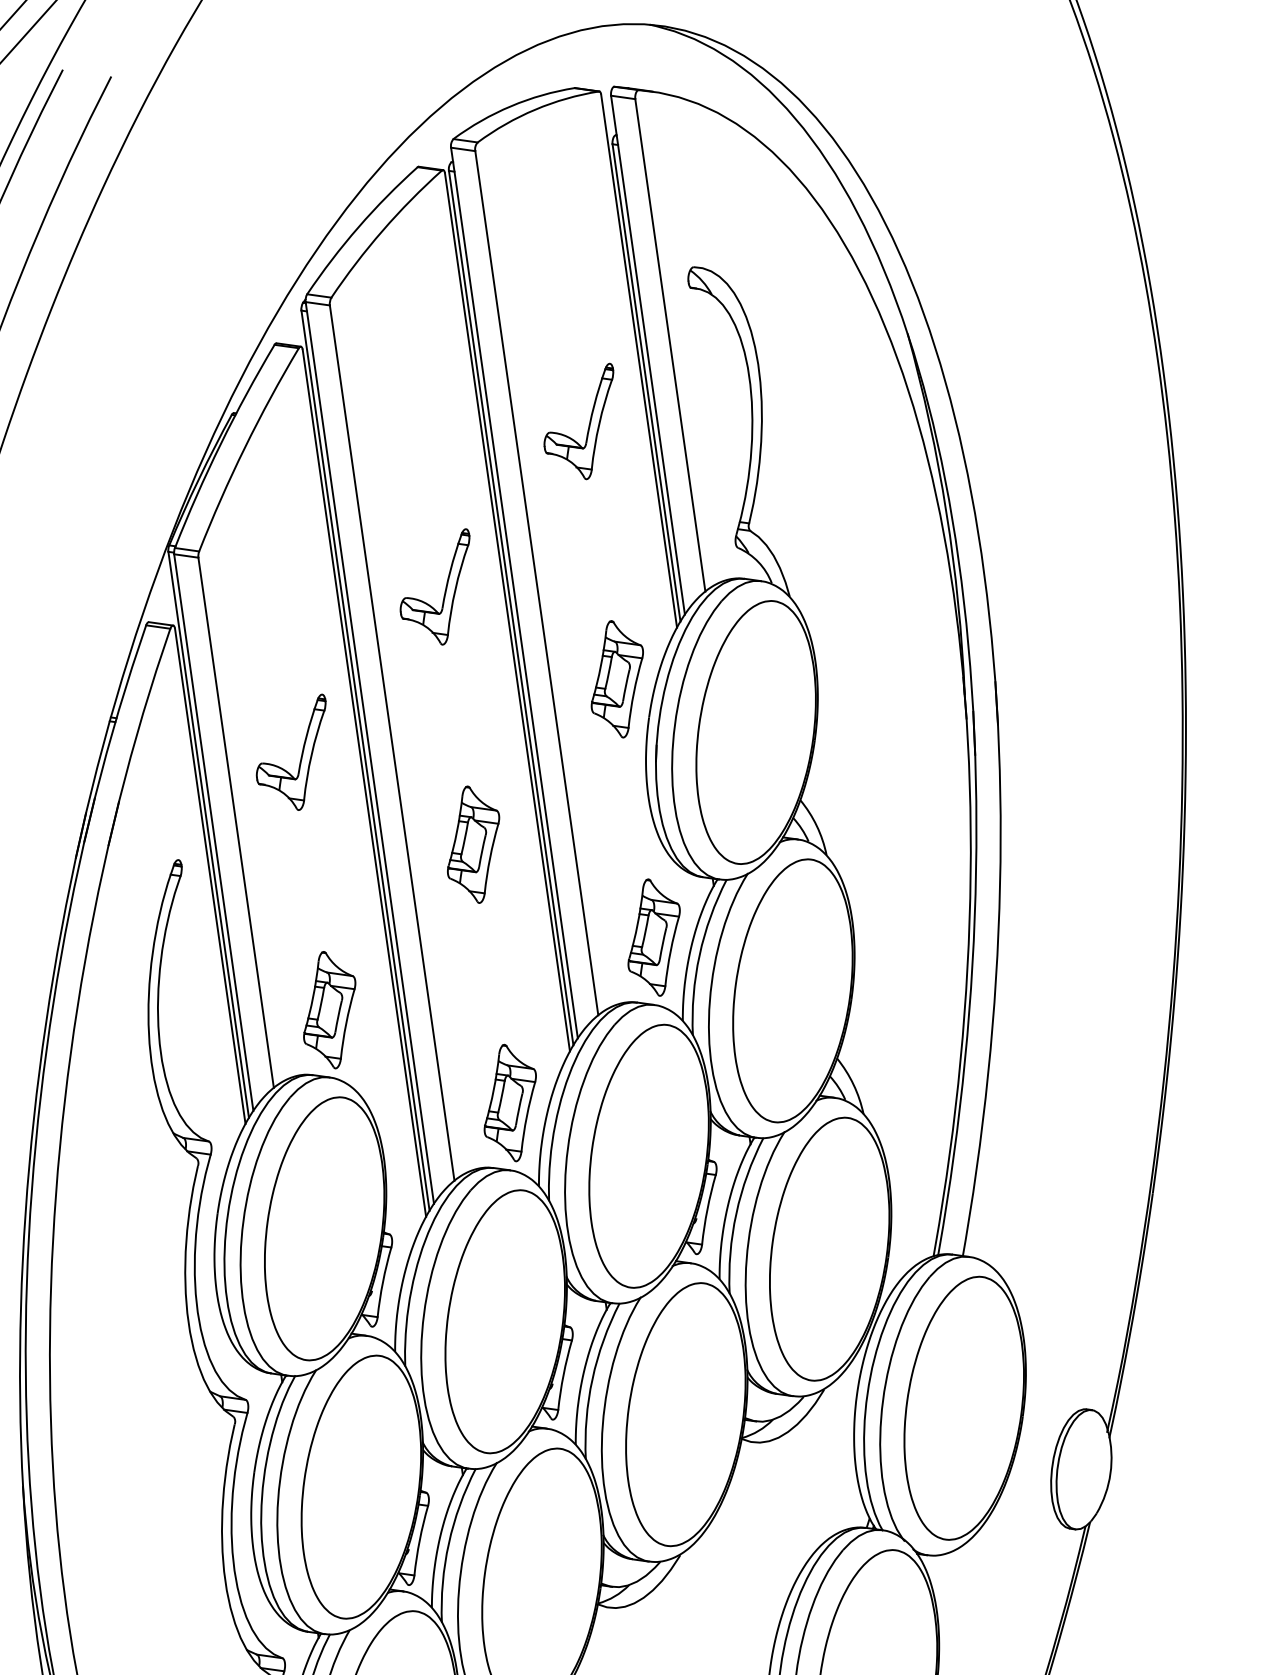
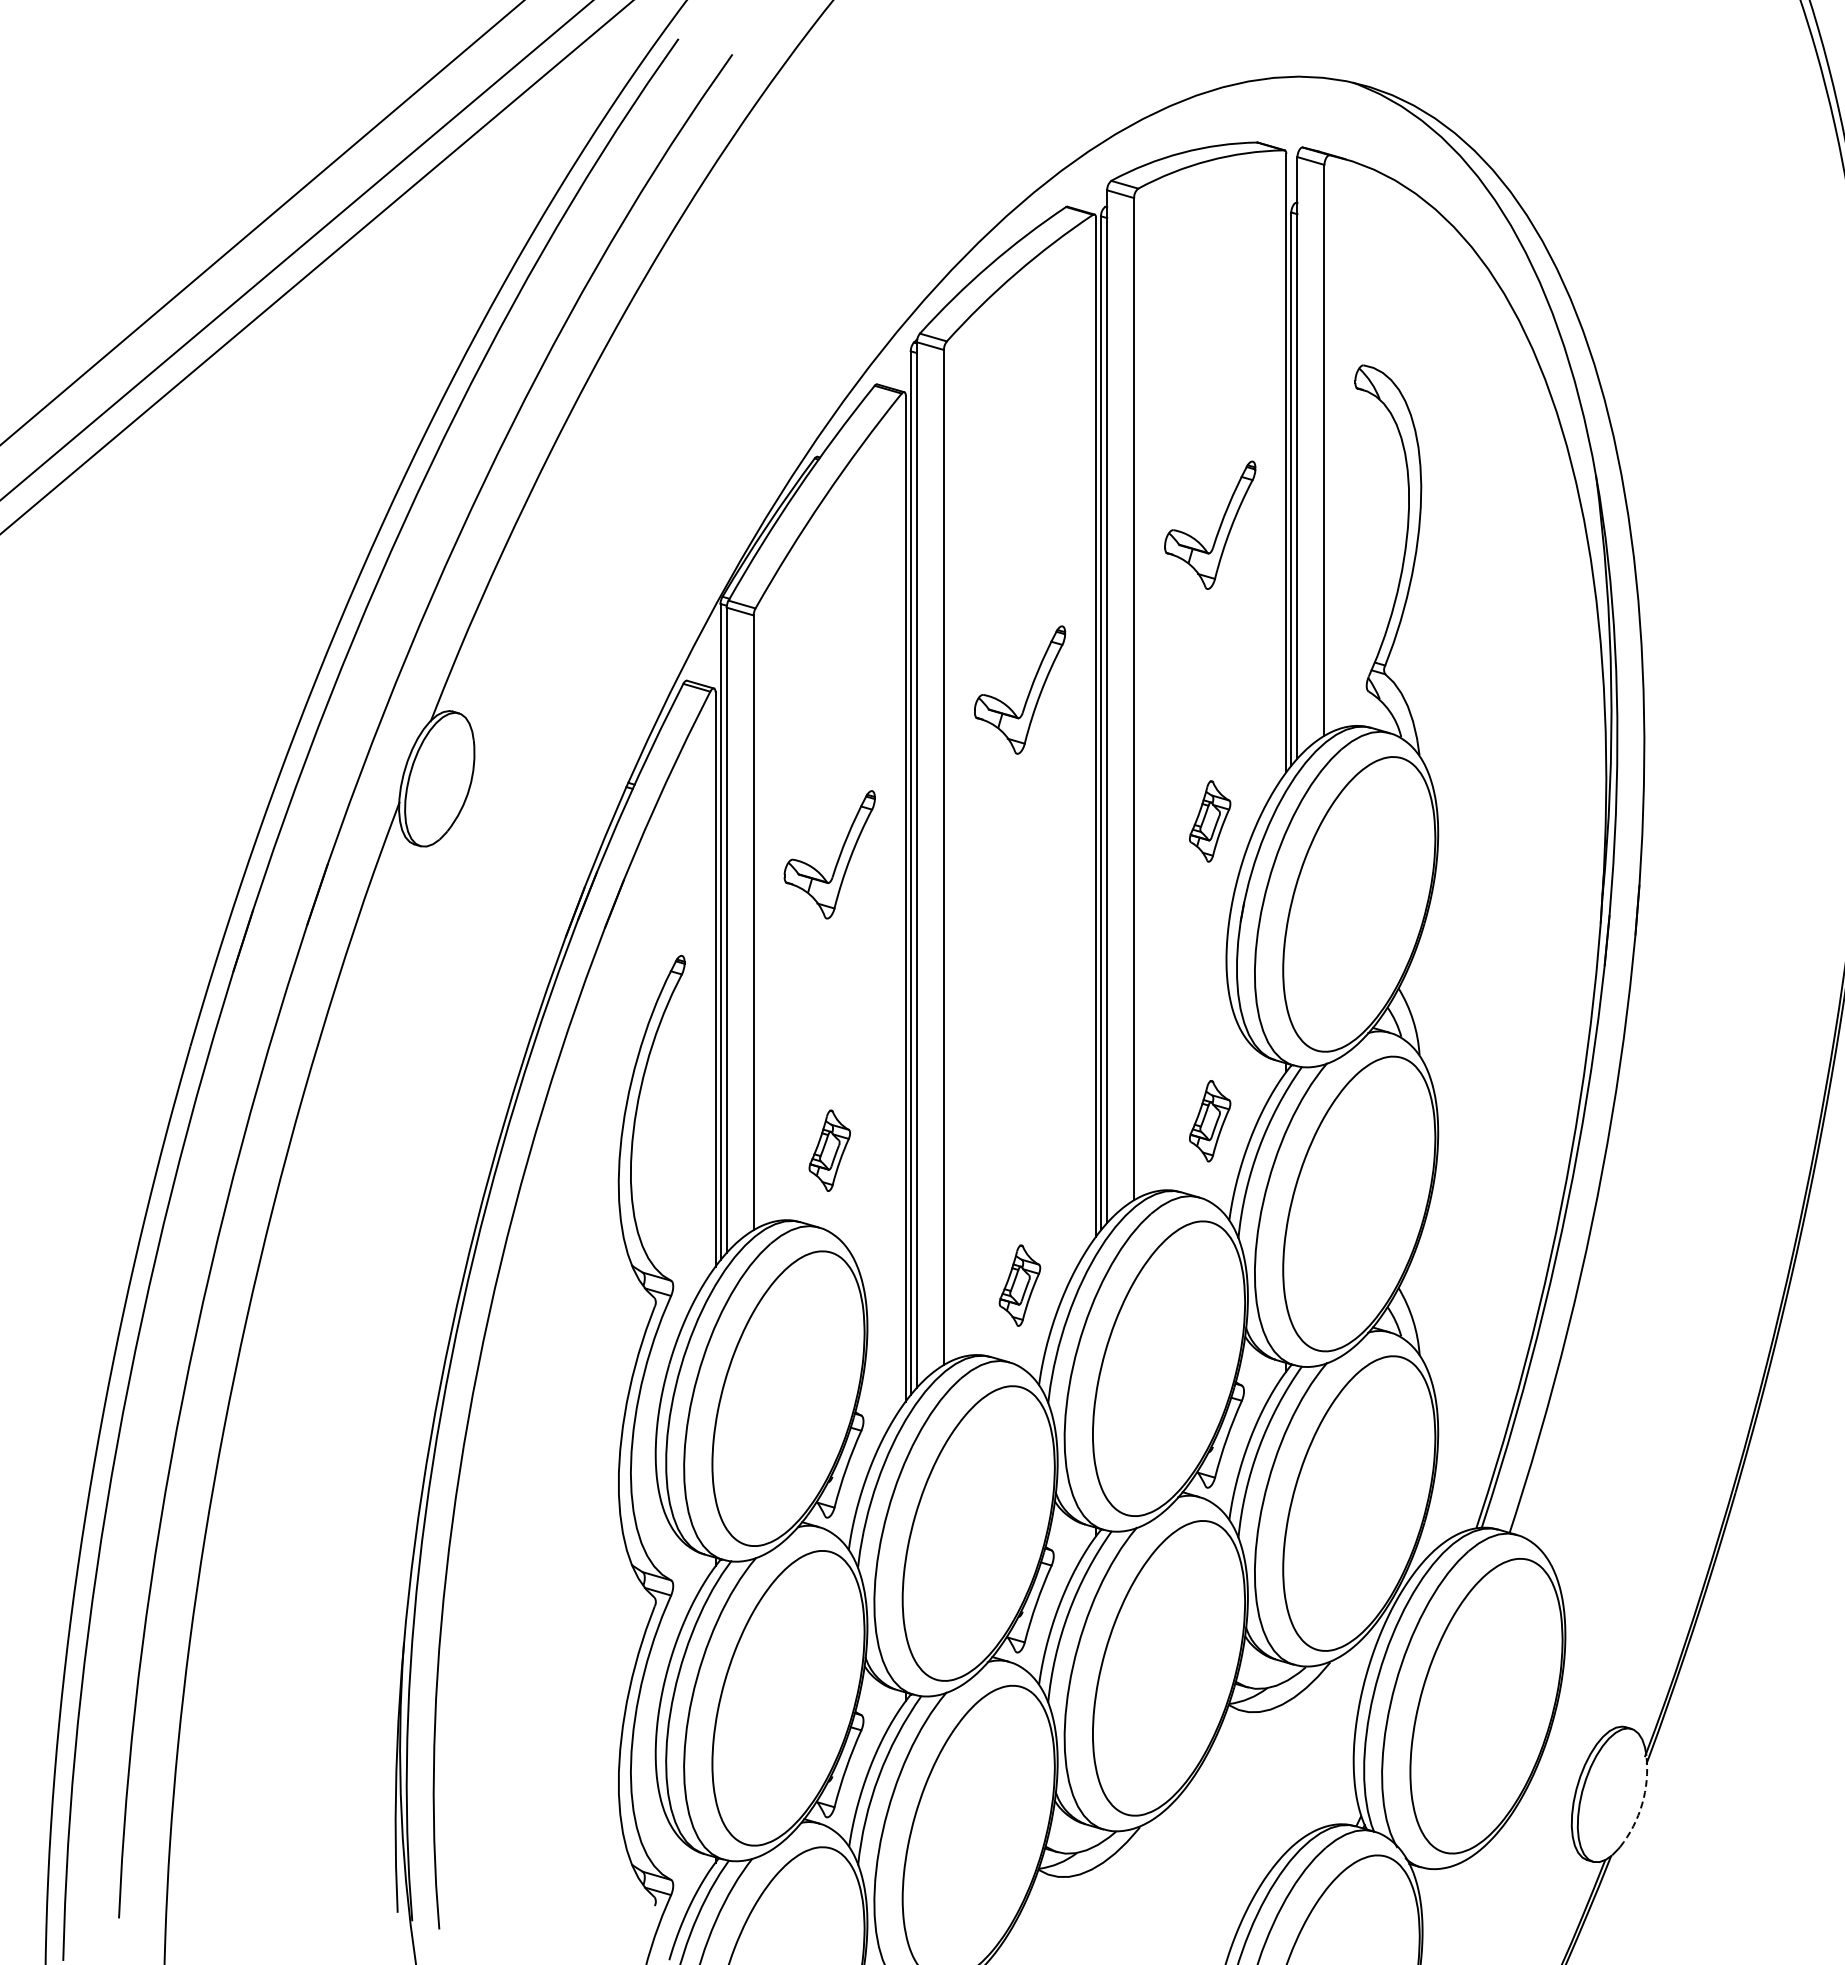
part: (616, 679) -> (1209, 821), size x0.6
part: (473, 845) -> (1019, 986), removed
part: (653, 938) -> (1209, 1121), size x0.6
part: (329, 1009) -> (829, 1150), size x0.6
part: (509, 1102) -> (1019, 1285), size x0.6
arc: (1110, 1473) -> (1642, 1803), solid -> dashed

